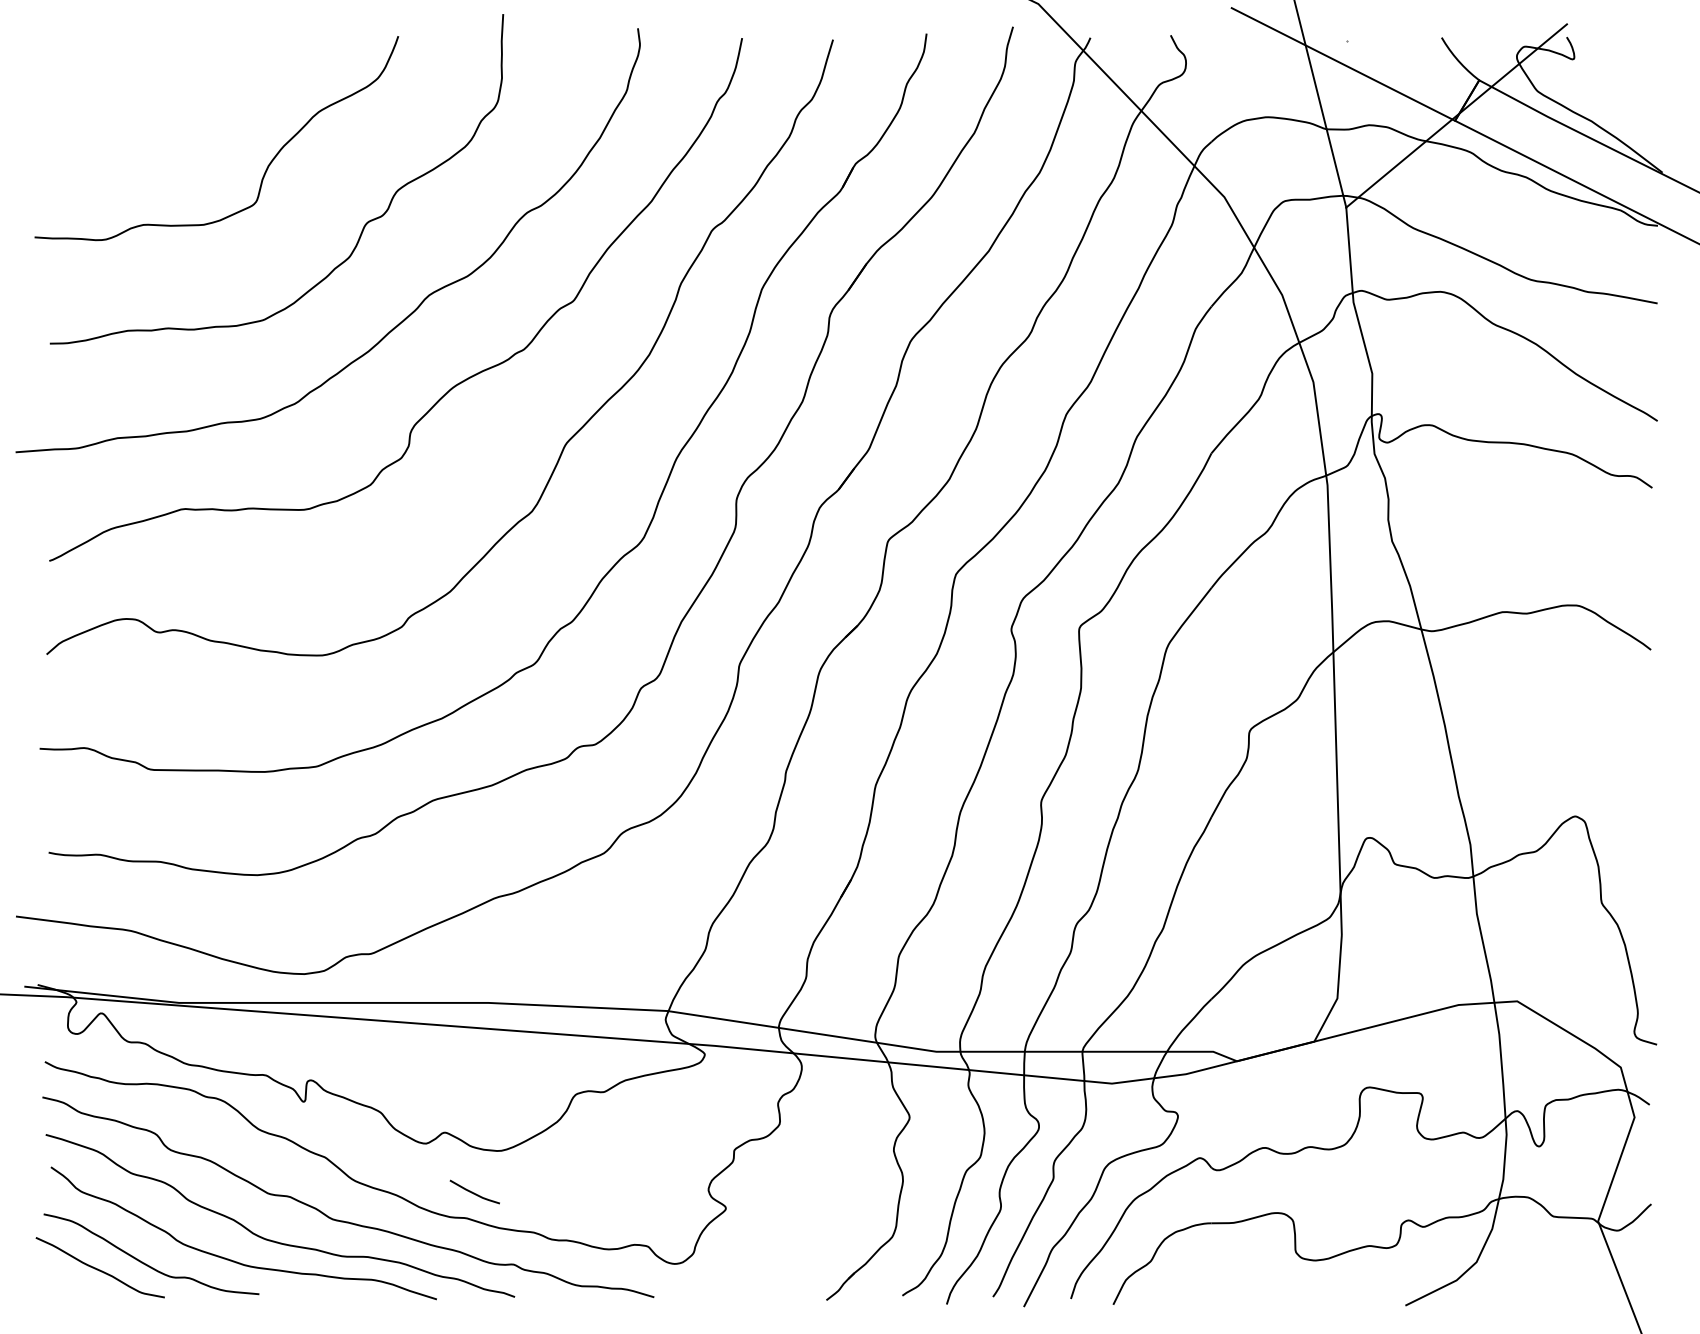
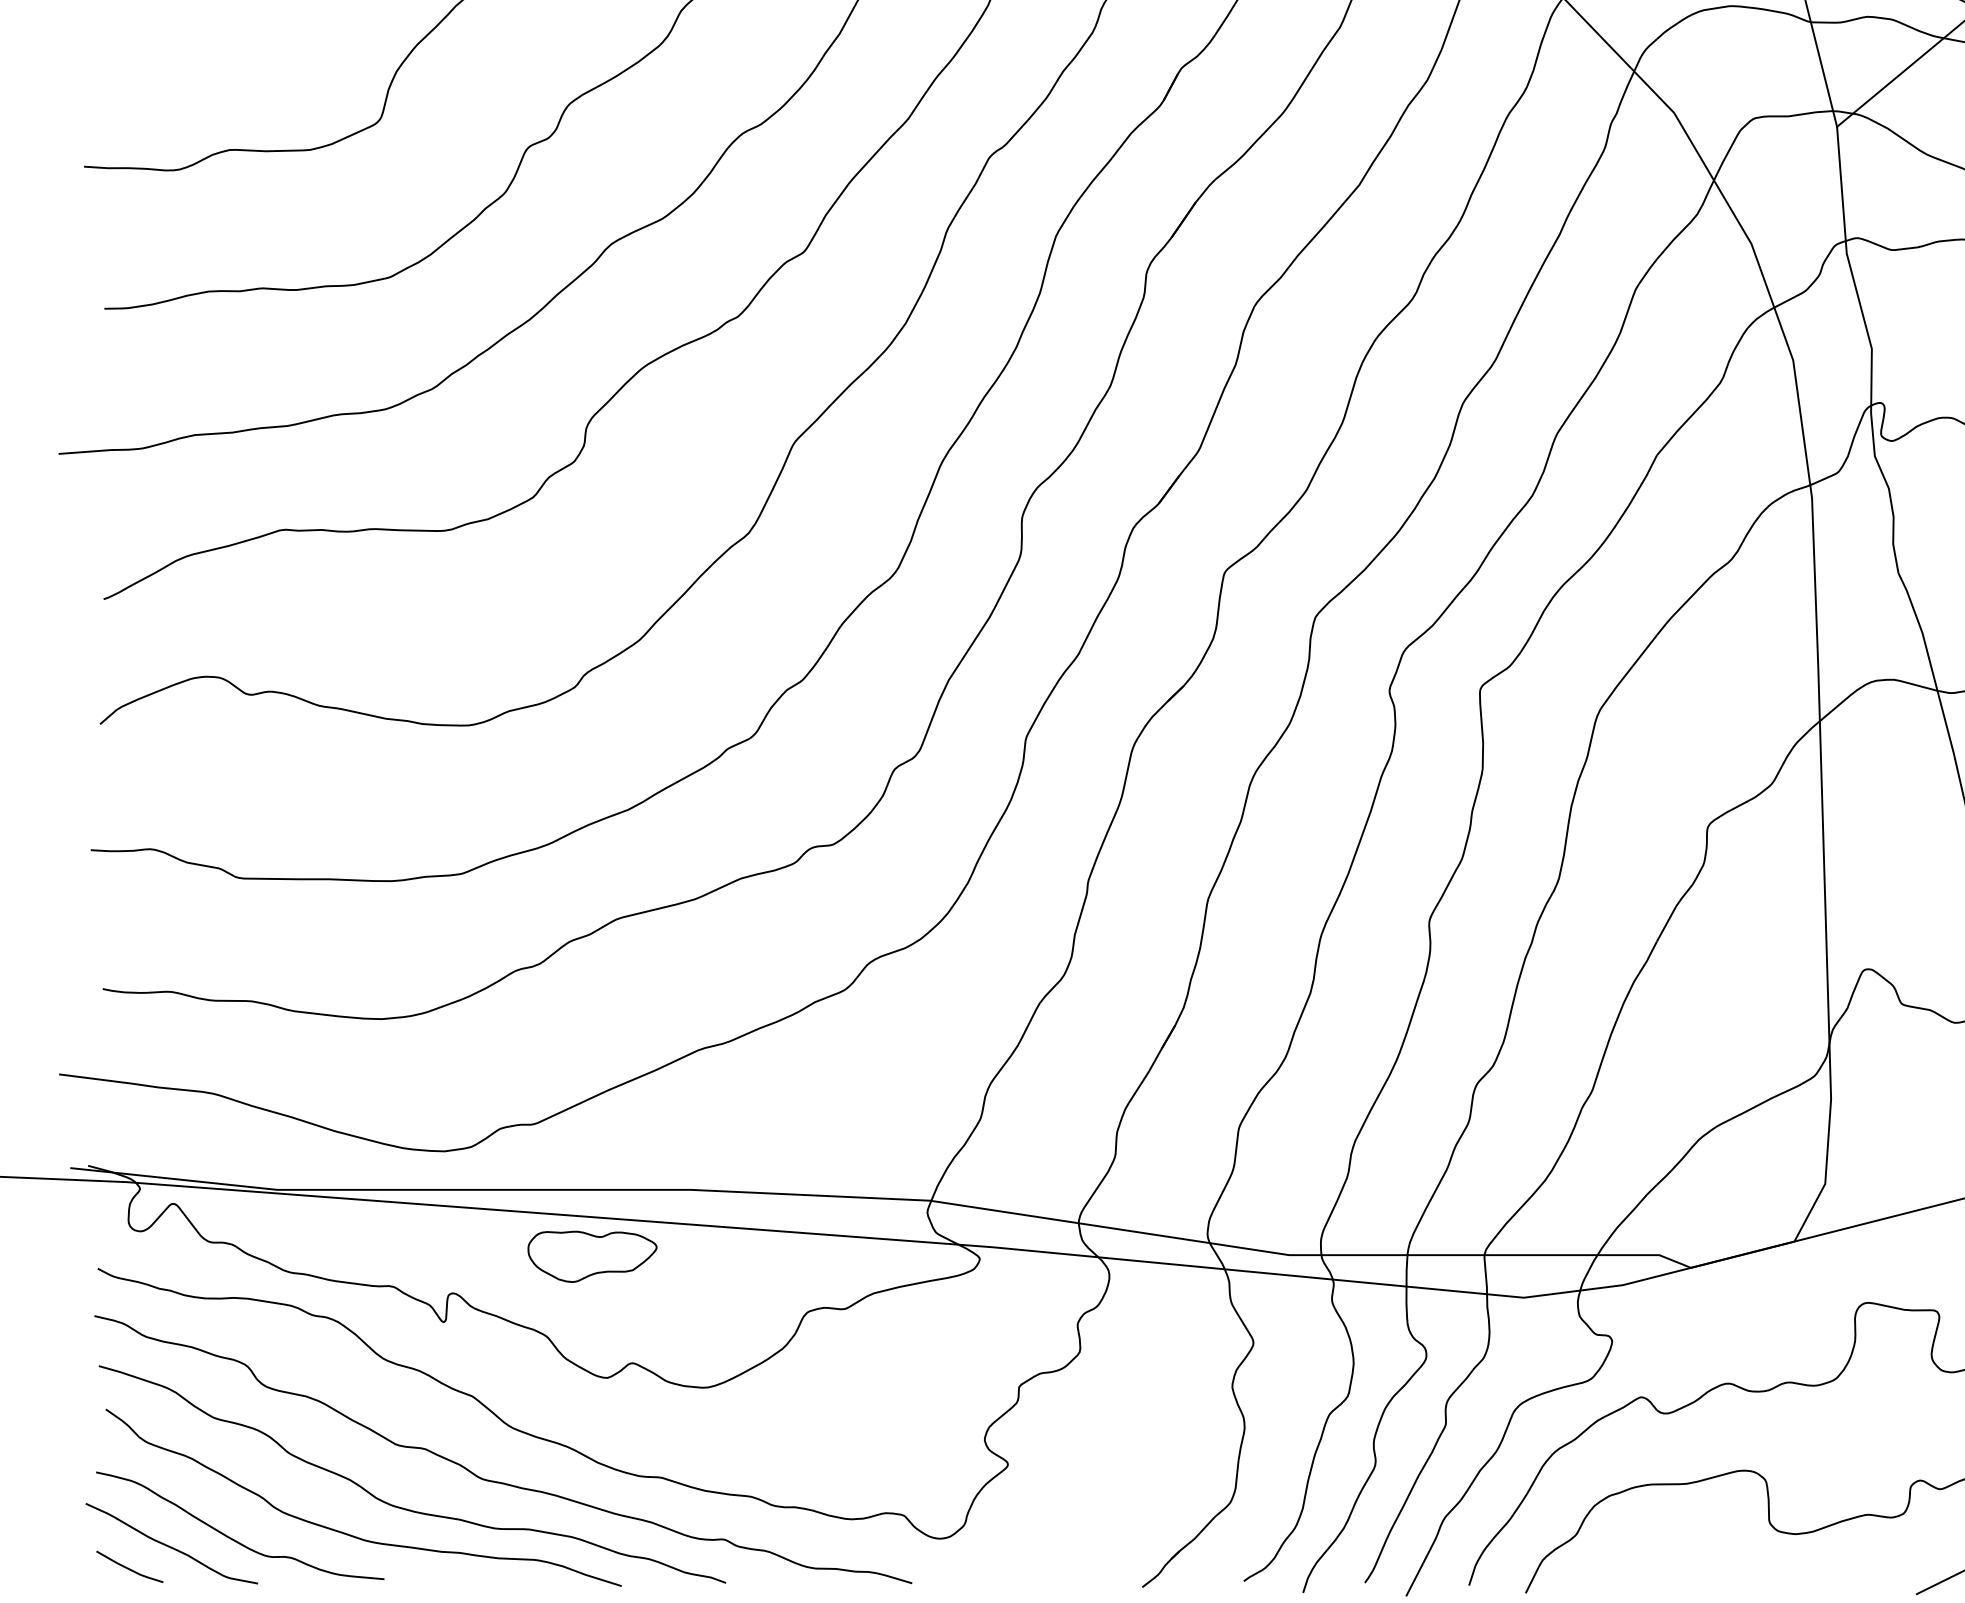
part: (414, 1052) -> (591, 1256), added
line: (474, 1192) -> (129, 1567), moved

